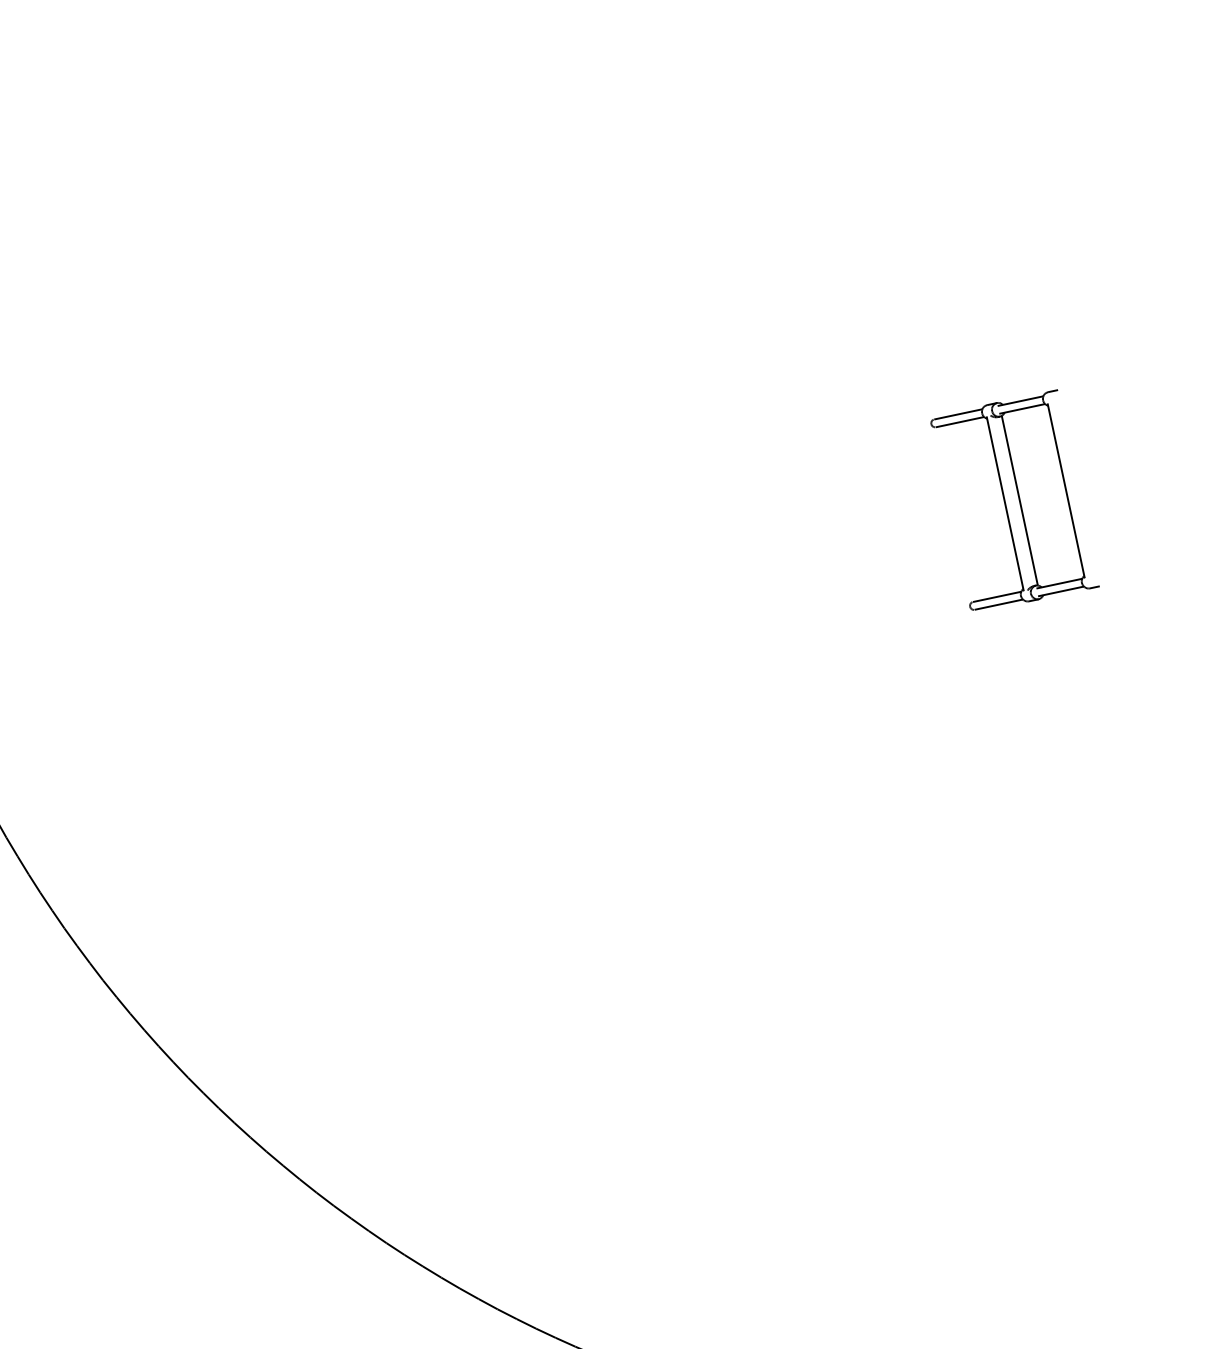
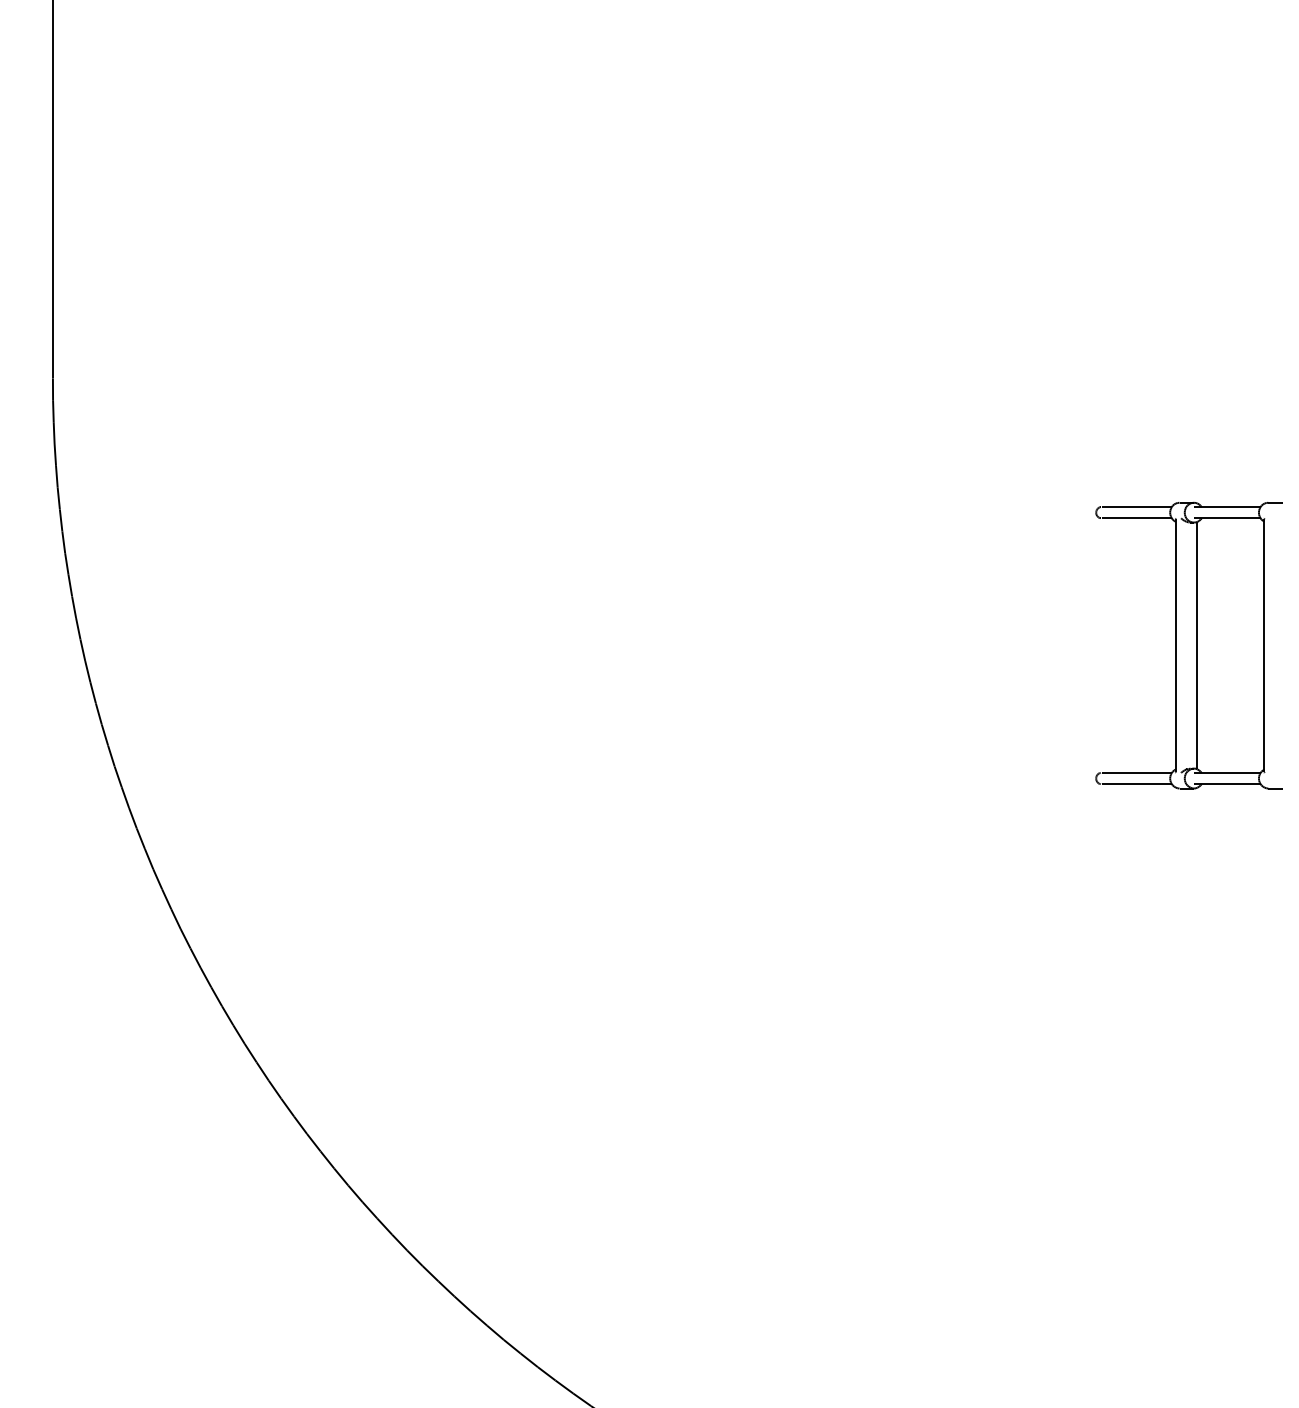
part: (1014, 501) -> (1188, 645), size x1.4

